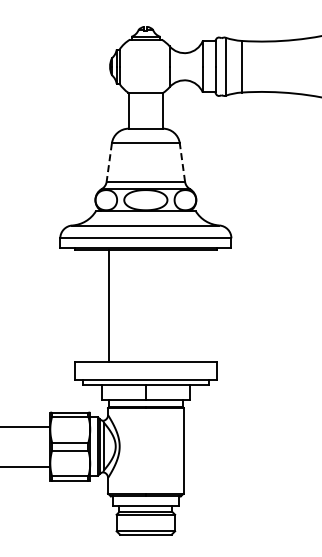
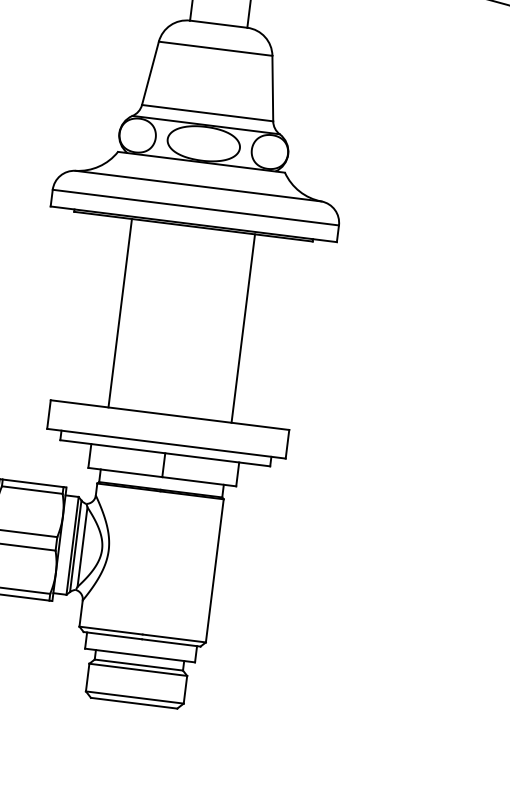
line: (182, 162) -> (272, 88), dashed -> solid
line: (109, 163) -> (150, 74), dashed -> solid
line: (182, 305) -> (243, 327), added

